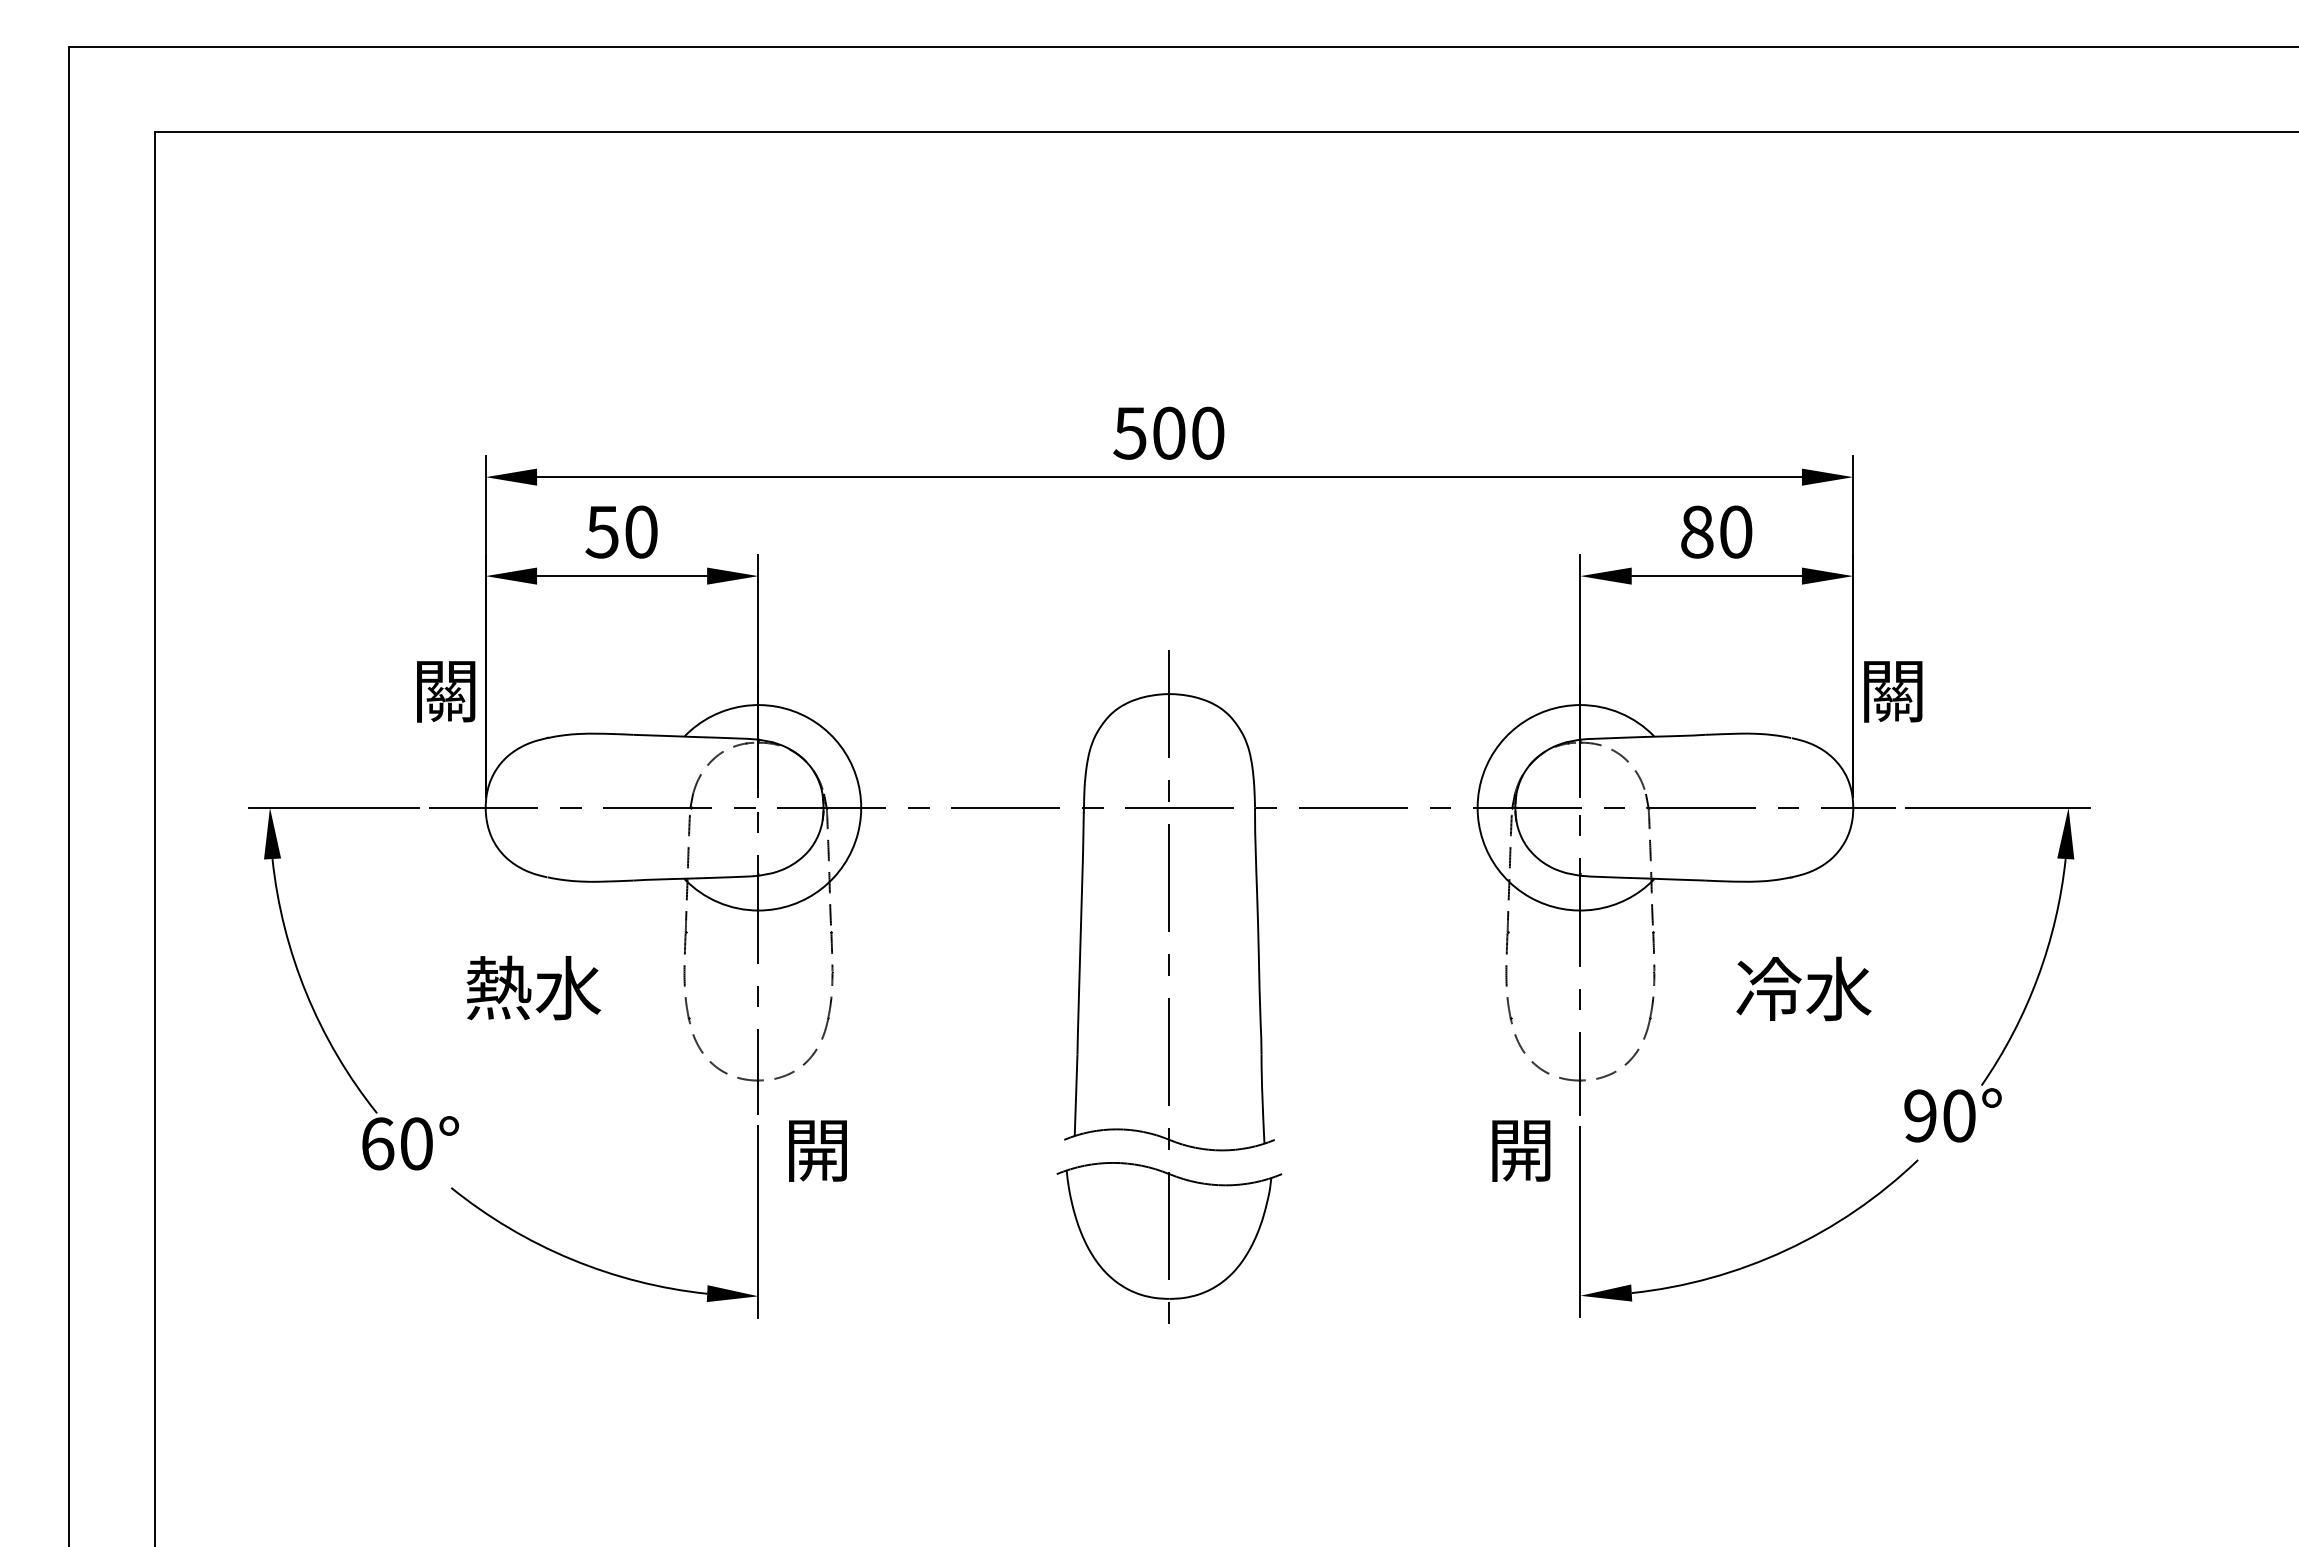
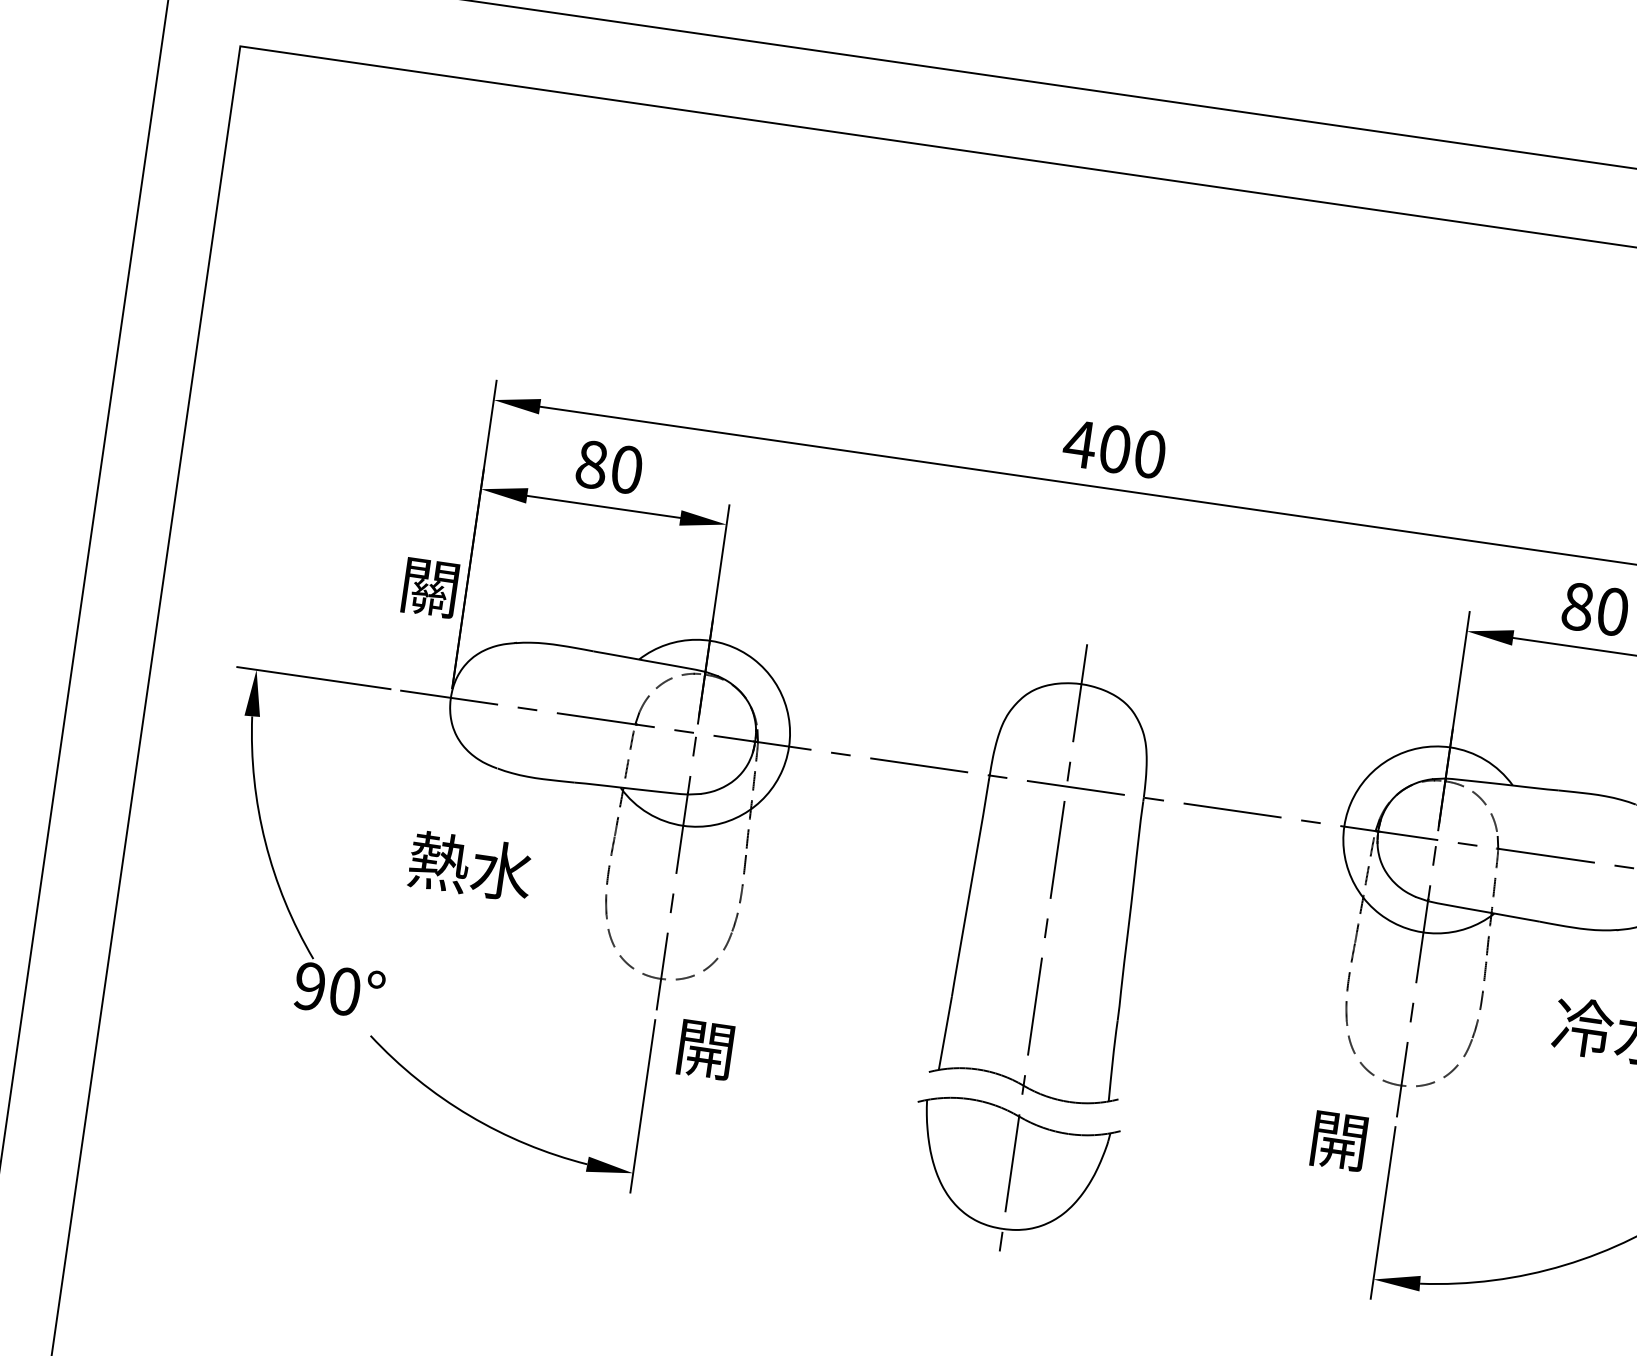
text: (1129, 433) -> (1079, 444), 500 -> 400
text: (601, 531) -> (591, 464), 50 -> 80
text: (377, 1143) -> (309, 986), 60° -> 90°

